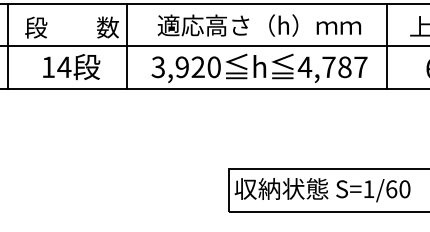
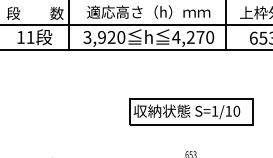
text: (344, 65) -> (200, 36), 4,787 -> 4,270
text: (64, 67) -> (30, 37), 14 -> 11
text: (391, 187) -> (228, 110), S=1/60 -> S=1/10

